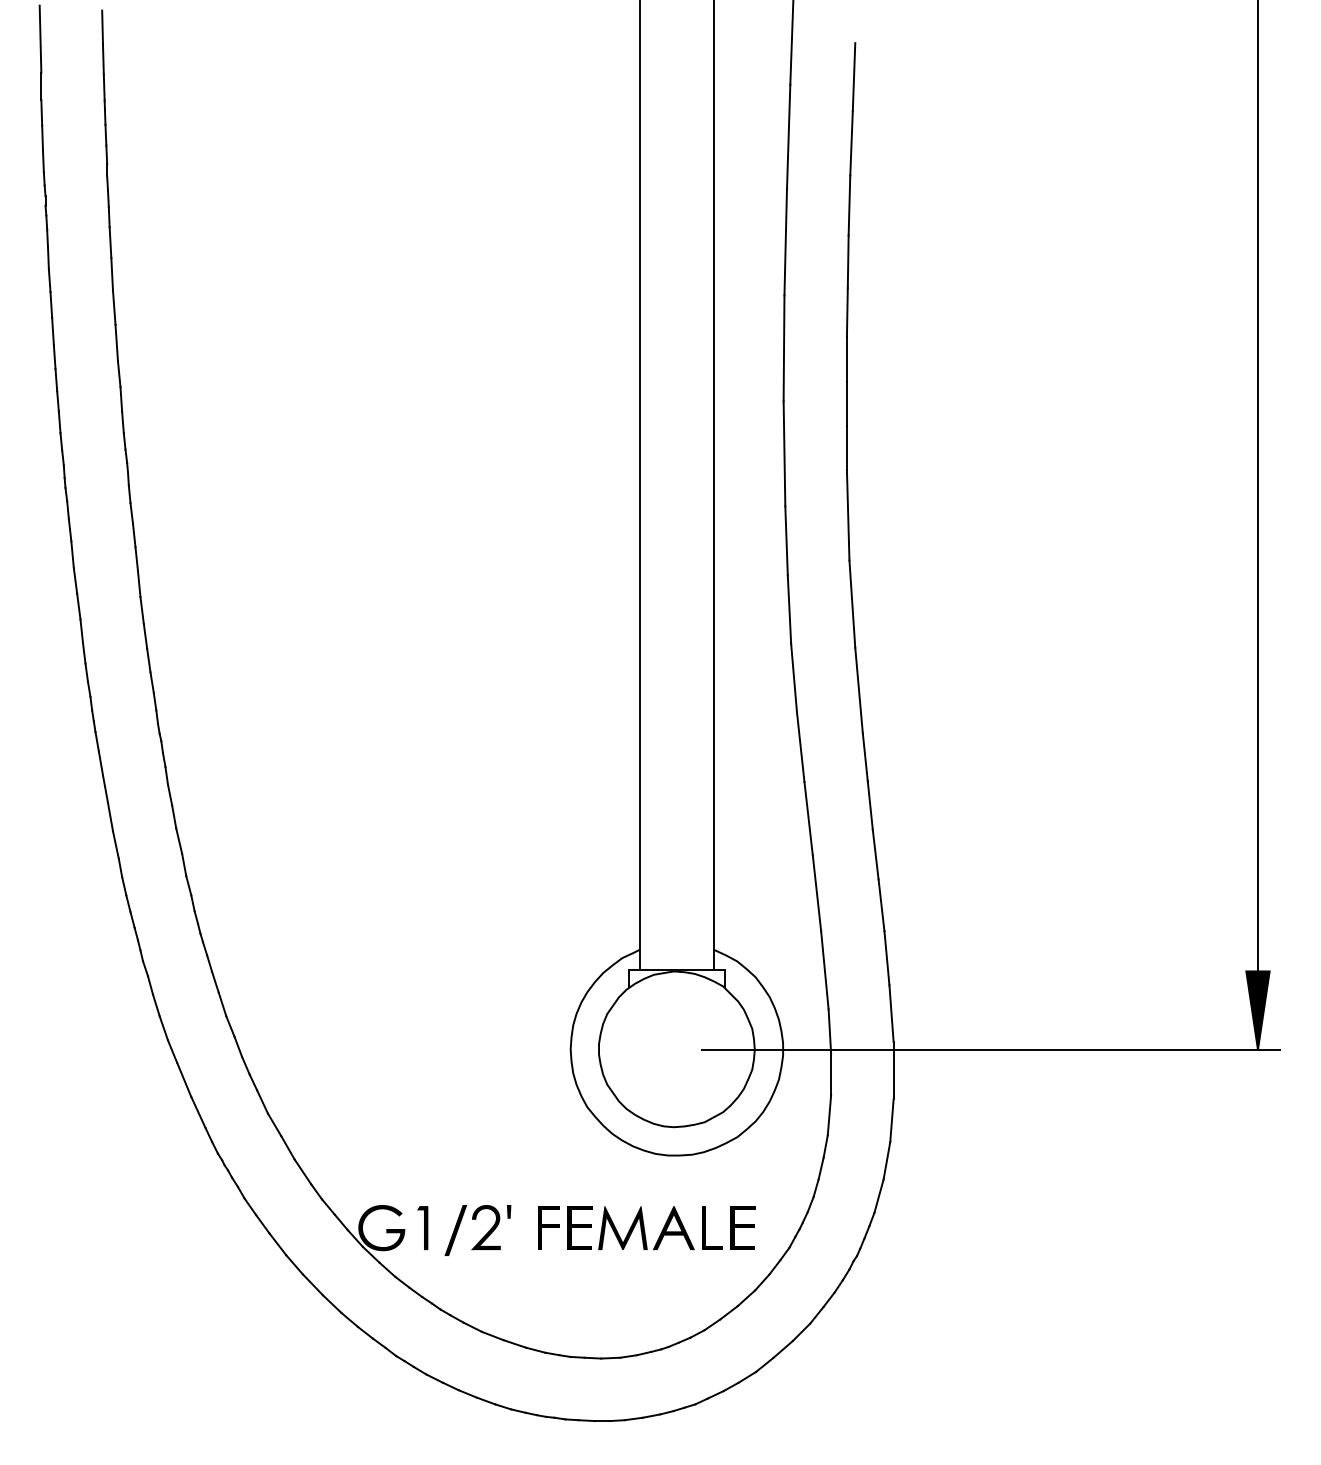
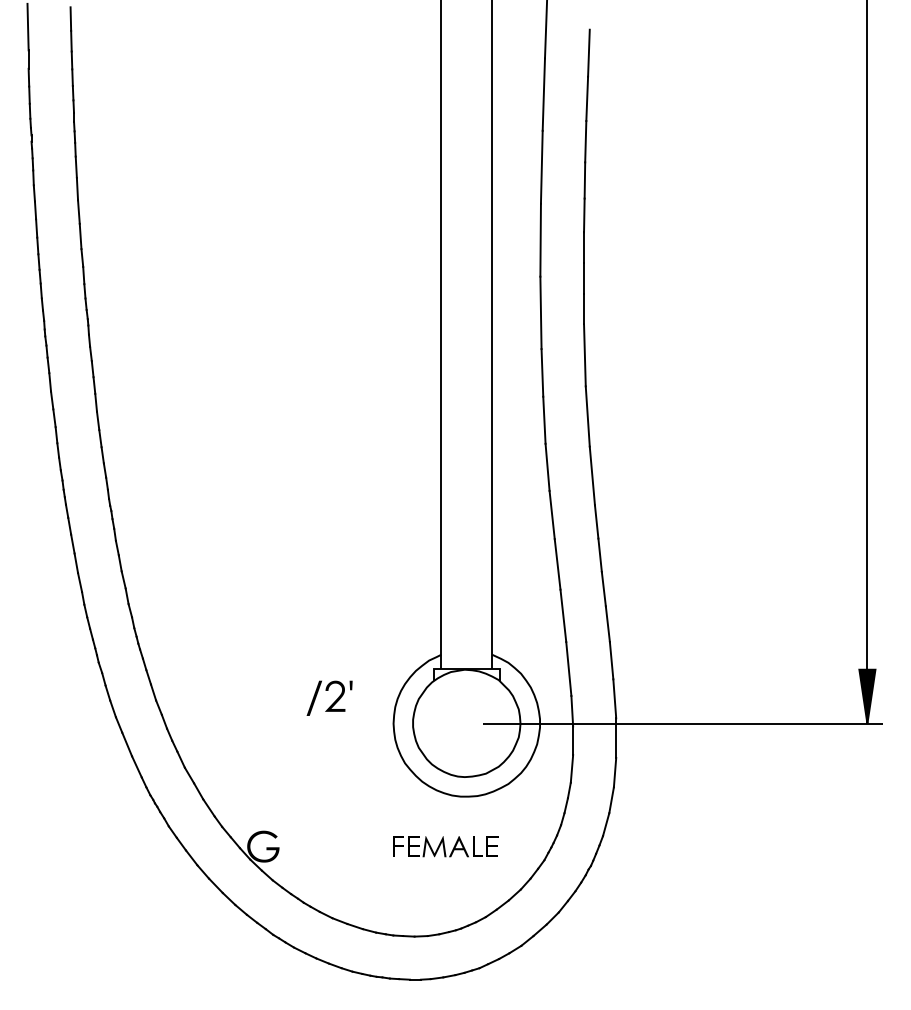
part: (422, 1227) -> (291, 846), removed
part: (645, 1227) -> (445, 846), size x0.7
part: (484, 1235) -> (334, 701), moved

